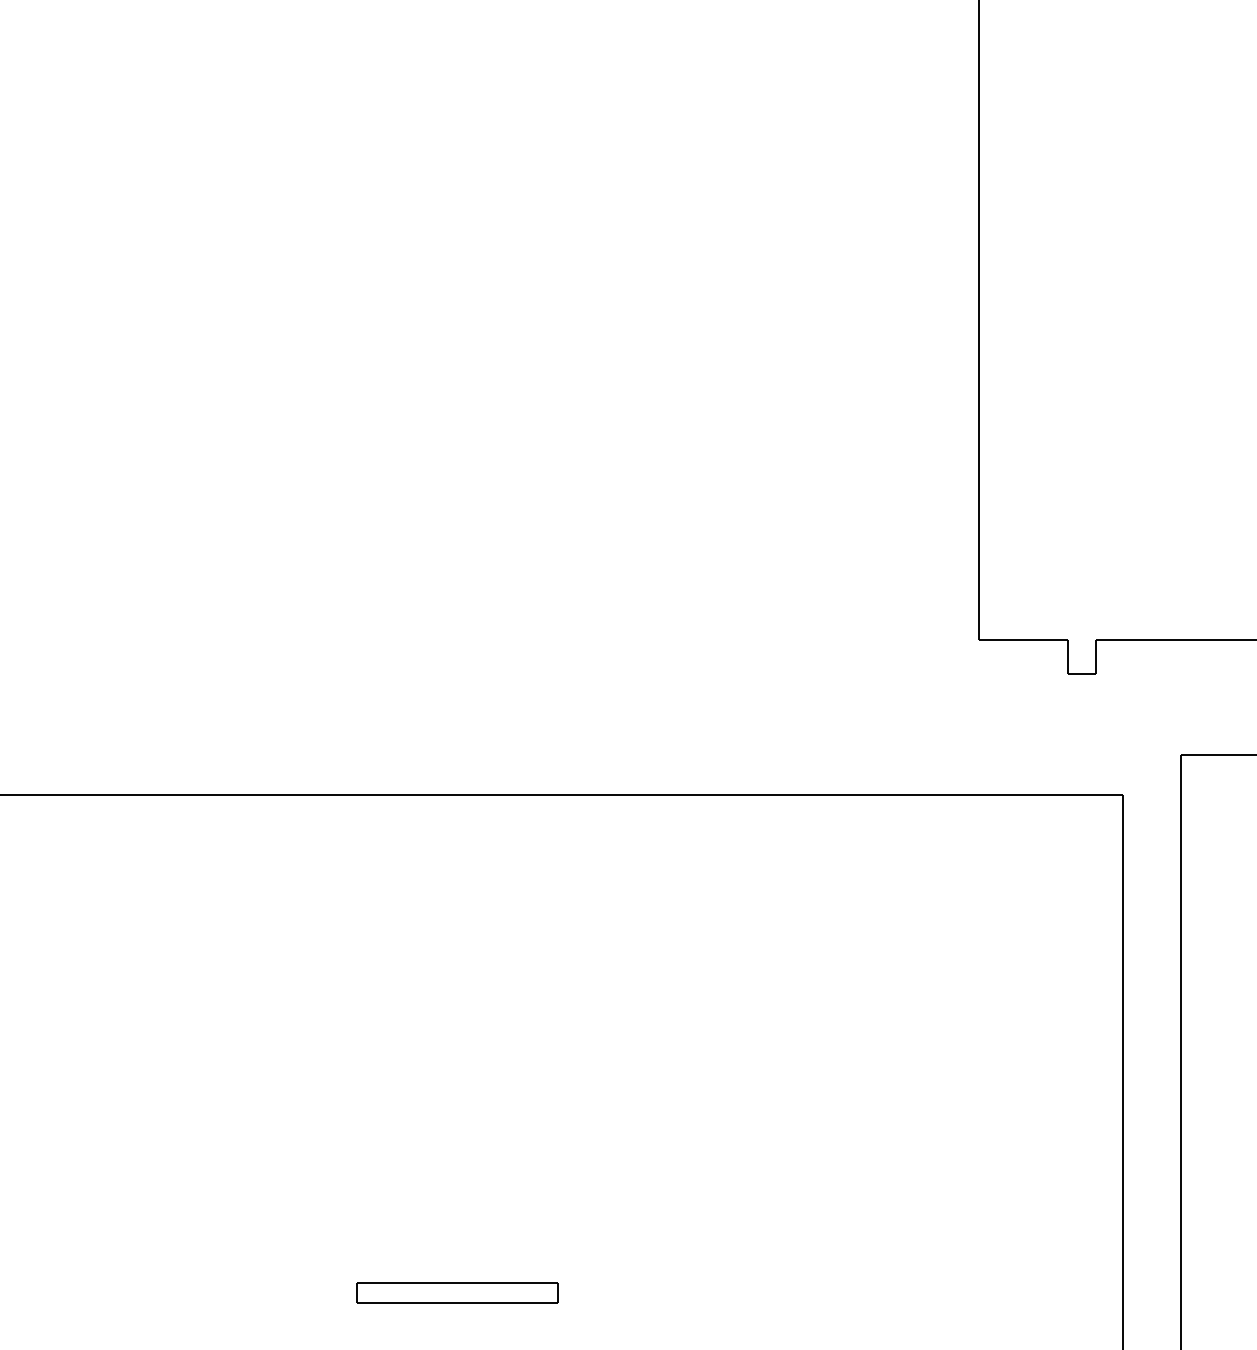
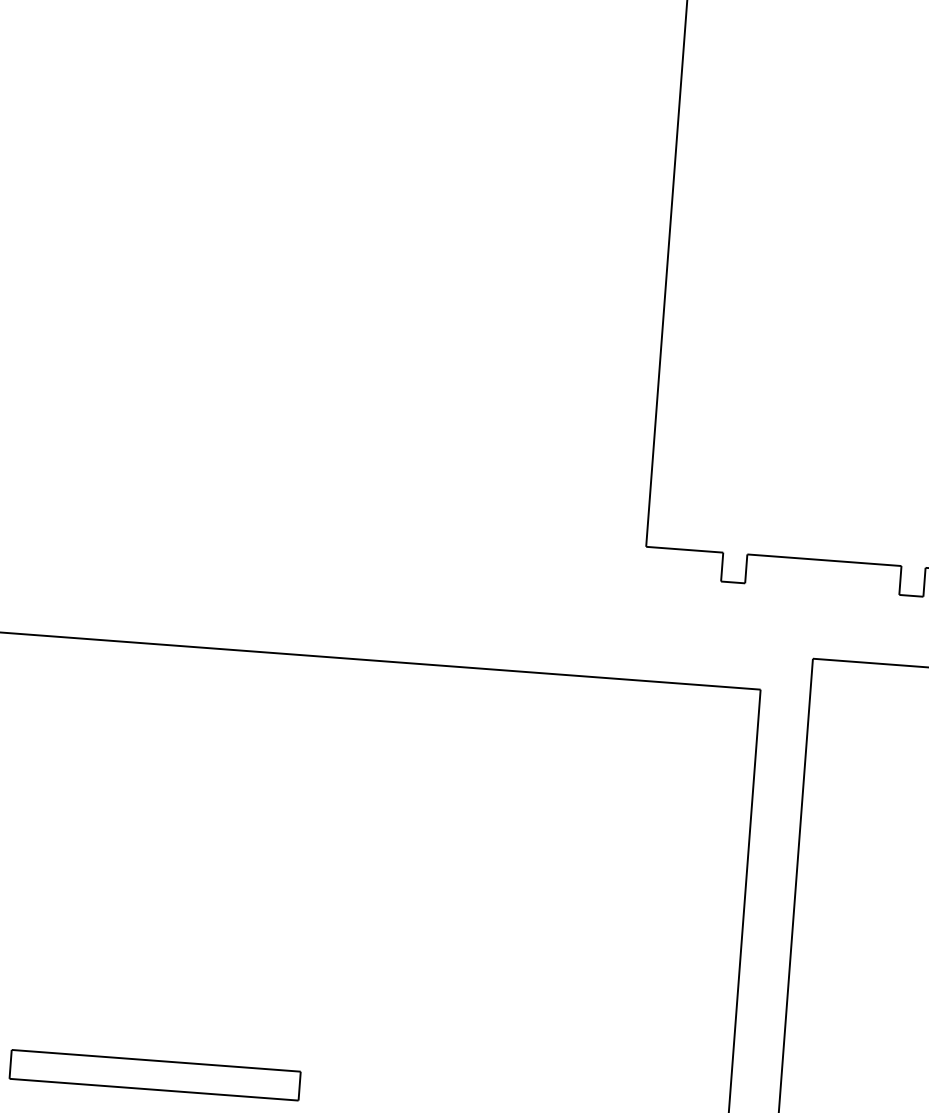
part: (457, 1292) -> (155, 1075), size x1.67

